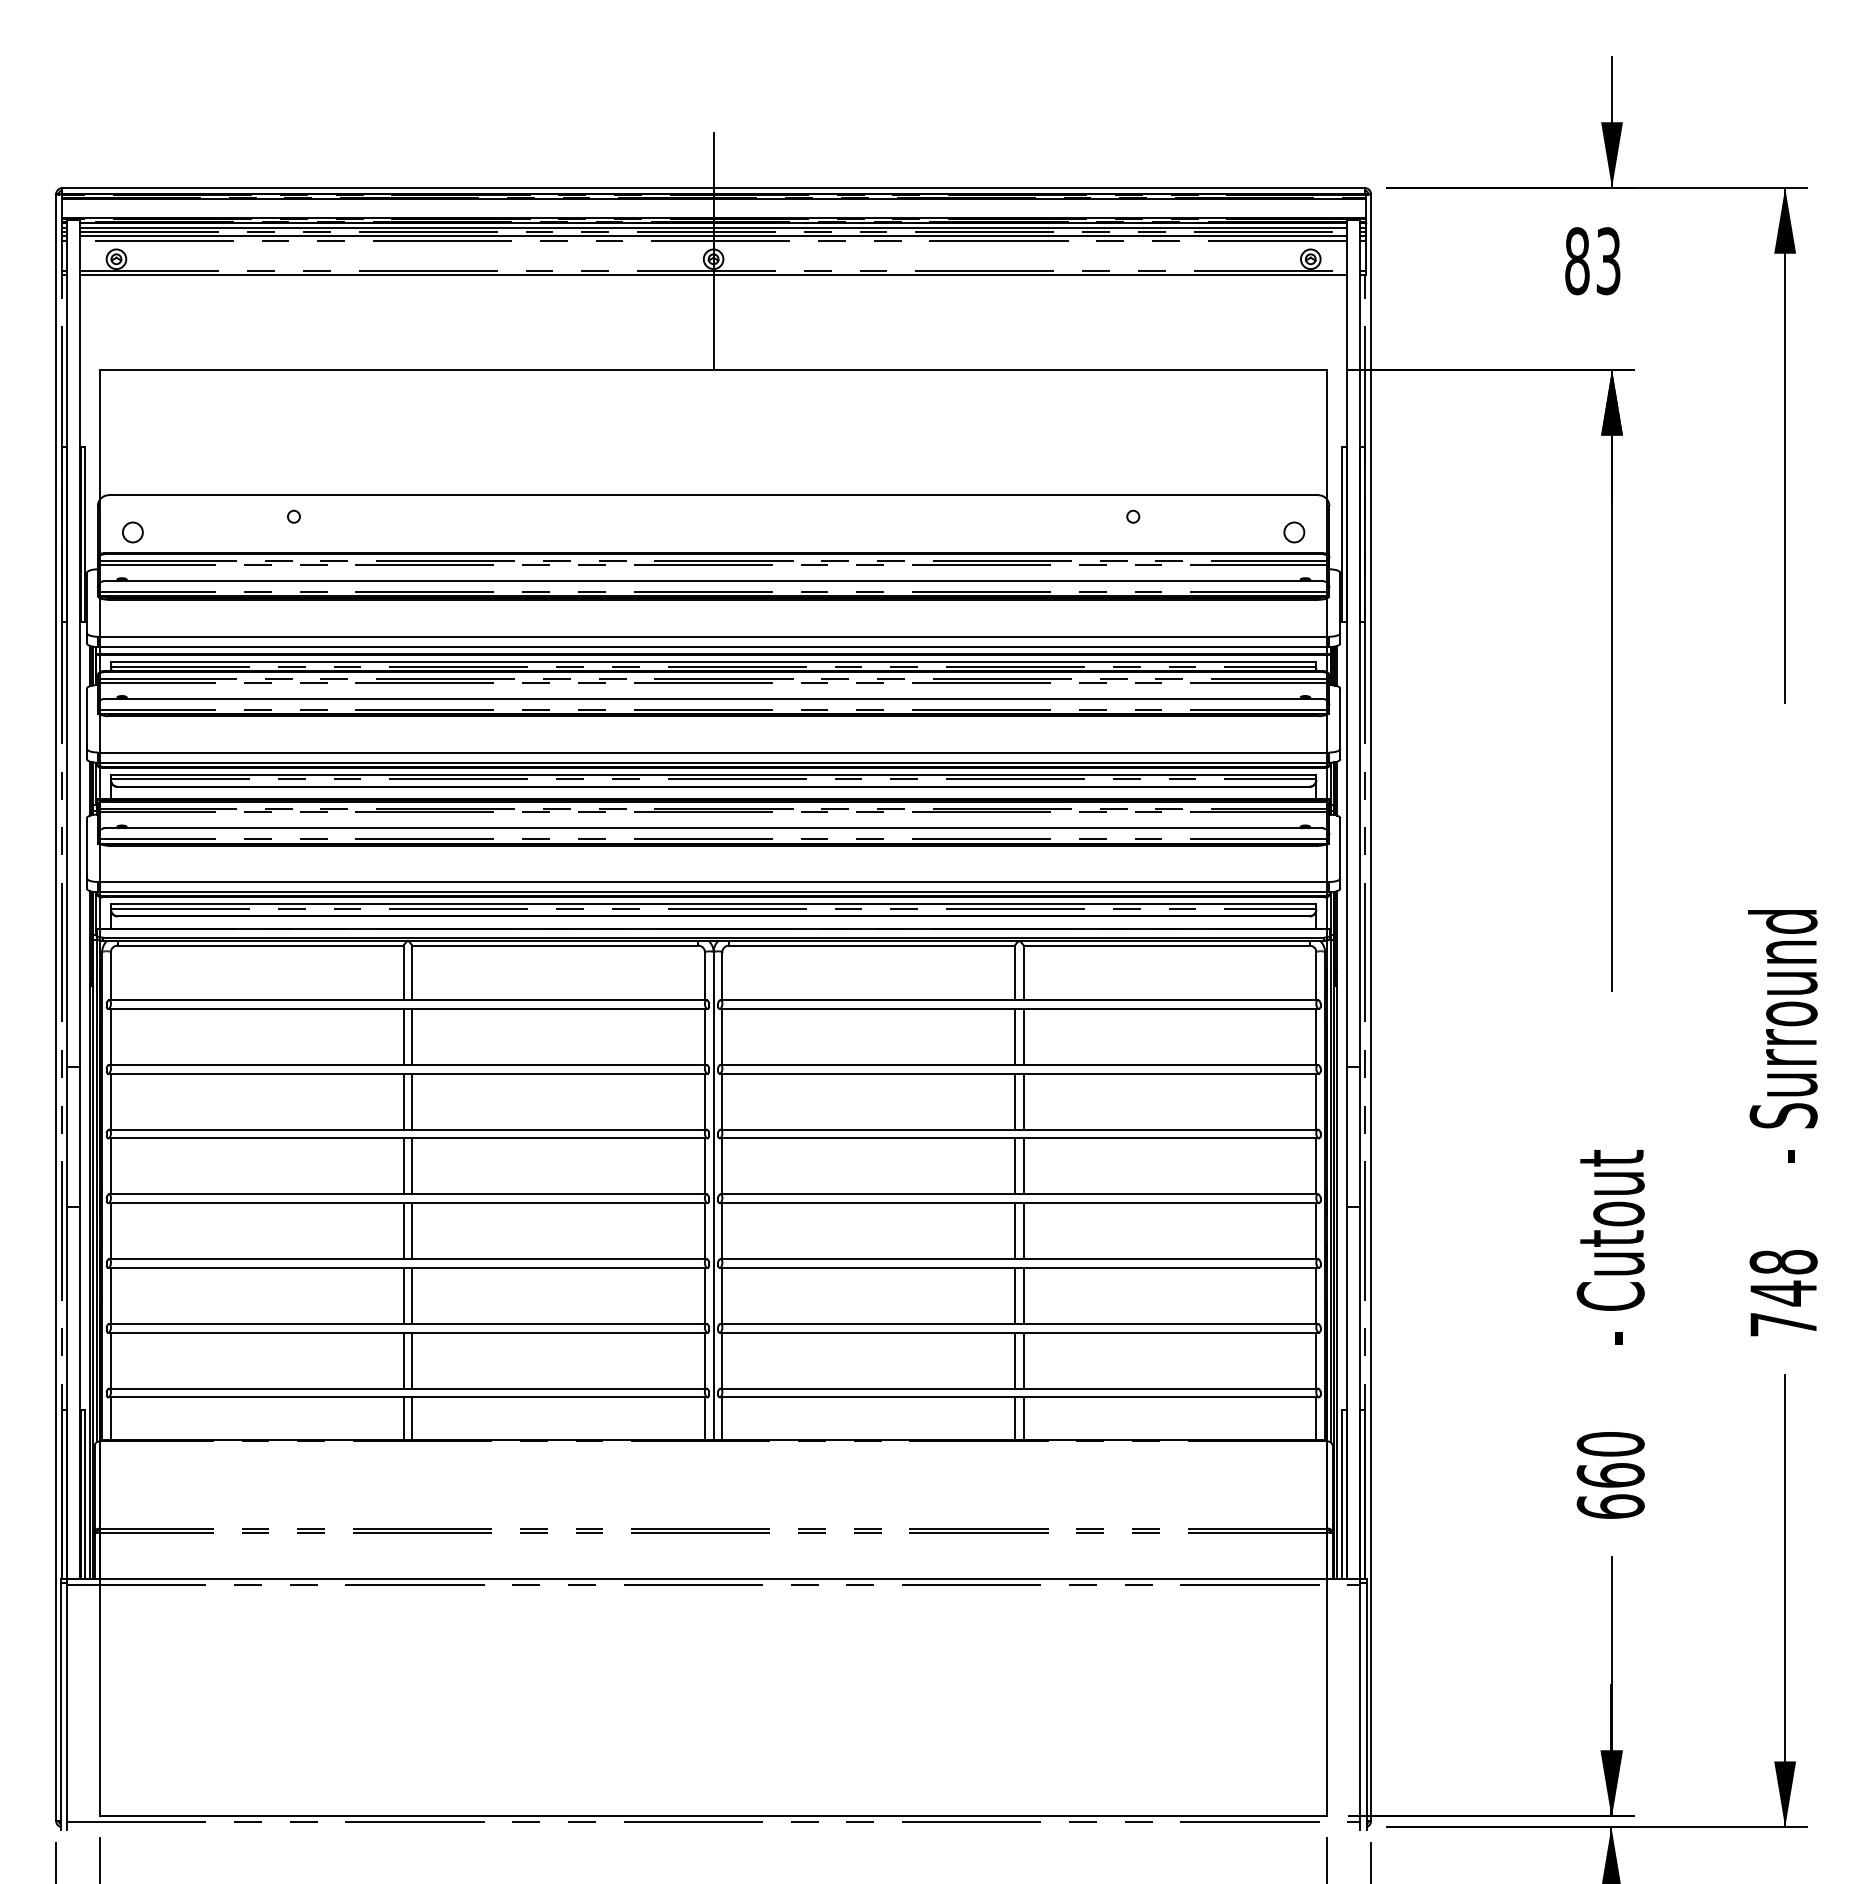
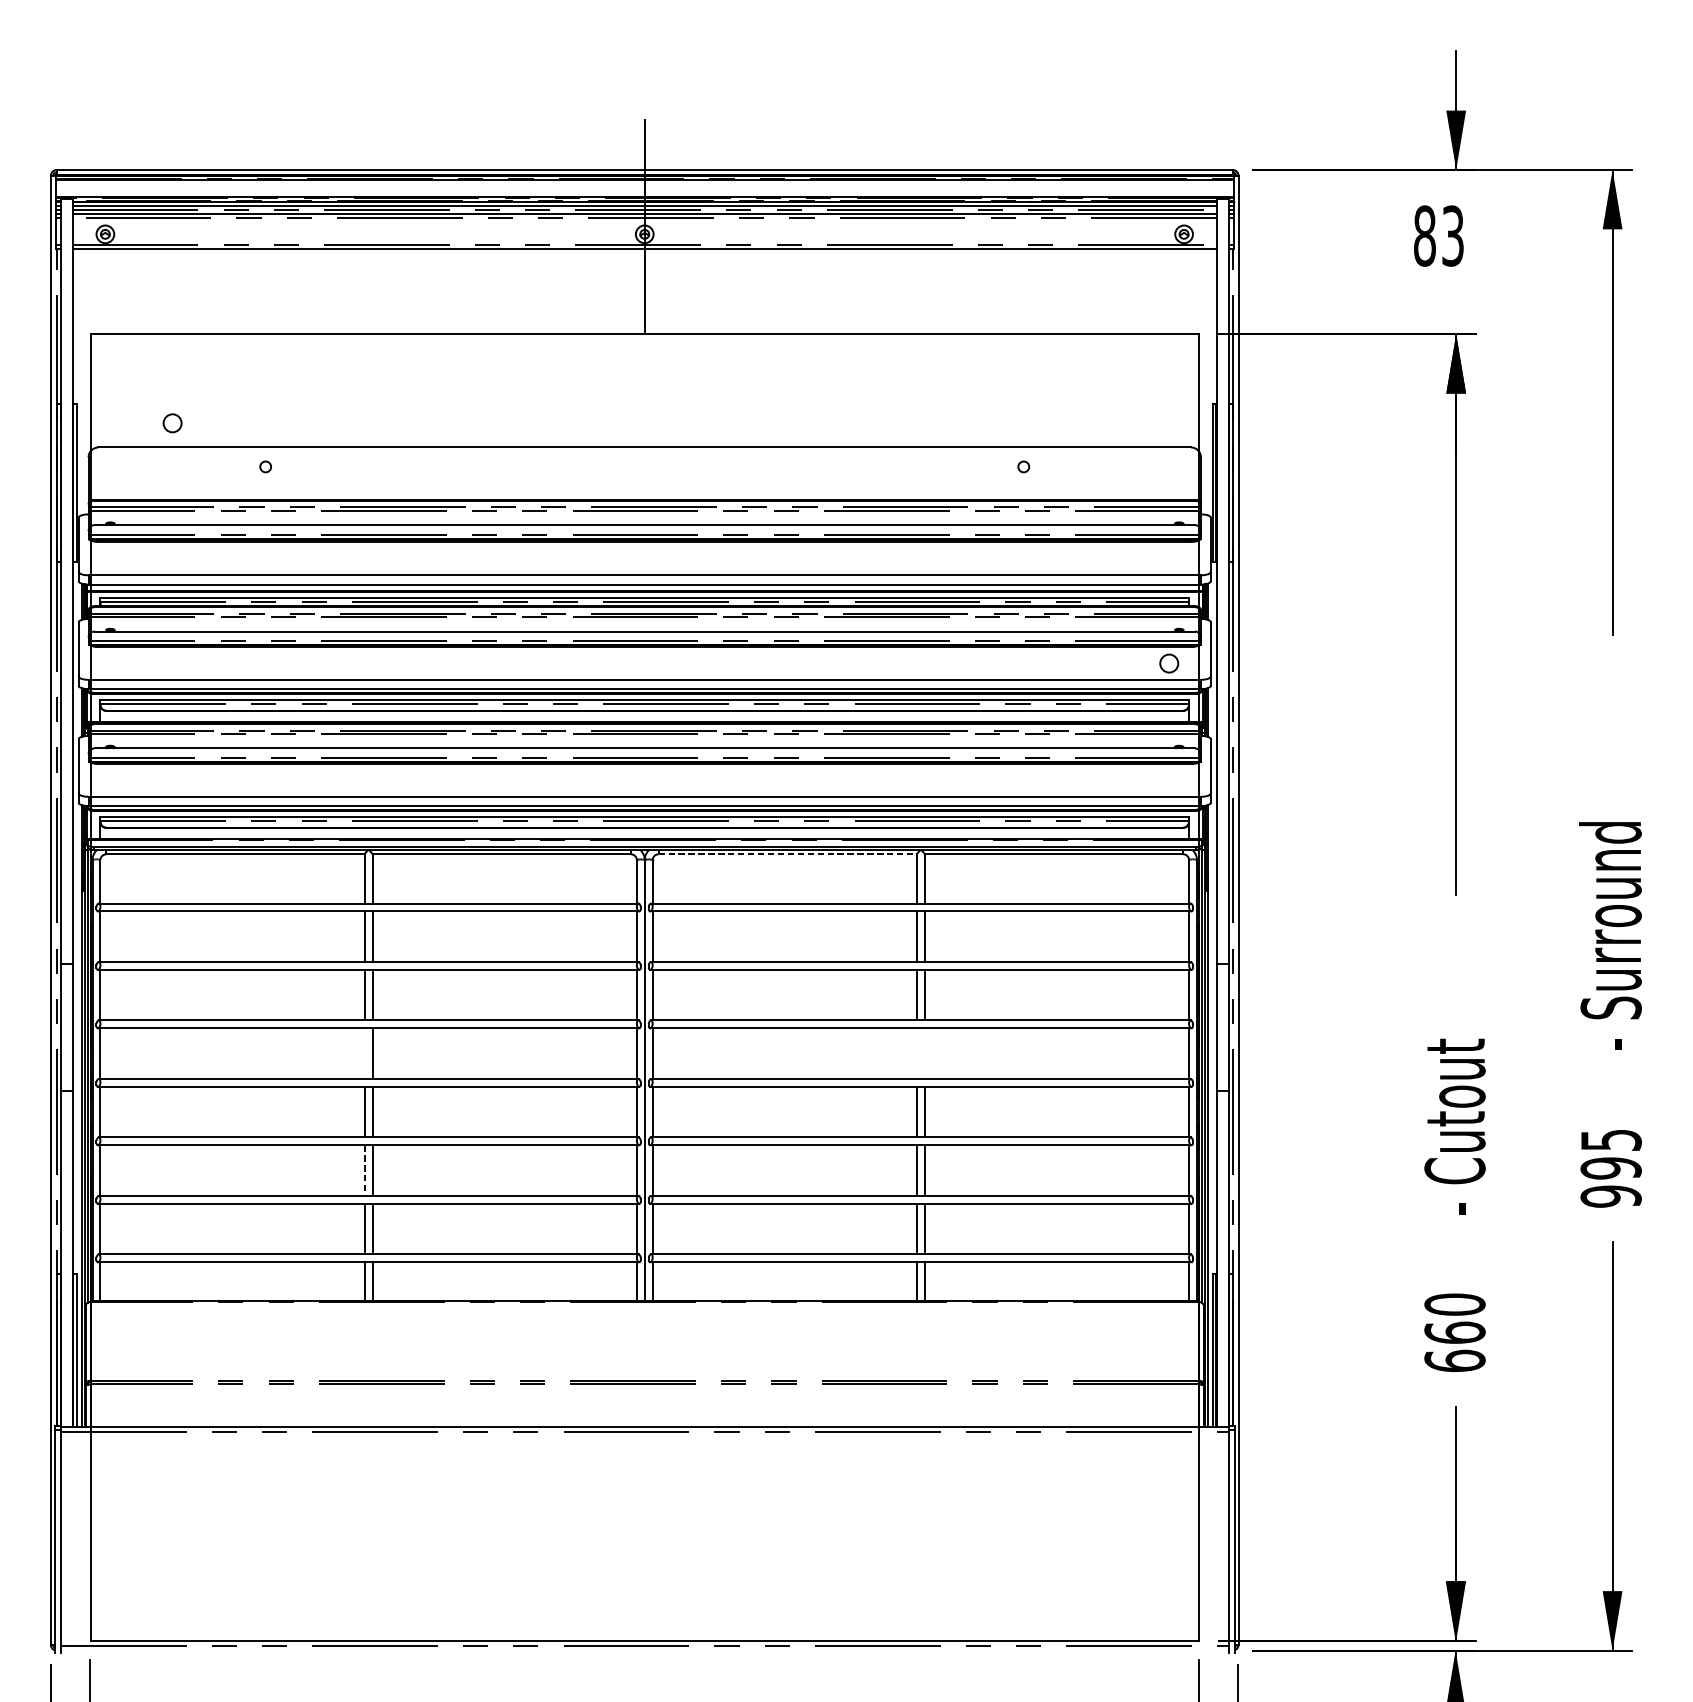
circle: (132, 532) -> (172, 423), moved
circle: (1294, 532) -> (1169, 663), moved
line: (871, 945) -> (787, 854), solid -> dashed
line: (403, 1166) -> (364, 1053), removed
line: (1014, 1166) -> (916, 1053), removed
line: (1023, 1166) -> (924, 1053), removed
text: (1783, 1293) -> (1611, 1168), 748 -> 995
line: (403, 1295) -> (364, 1170), solid -> dashed

